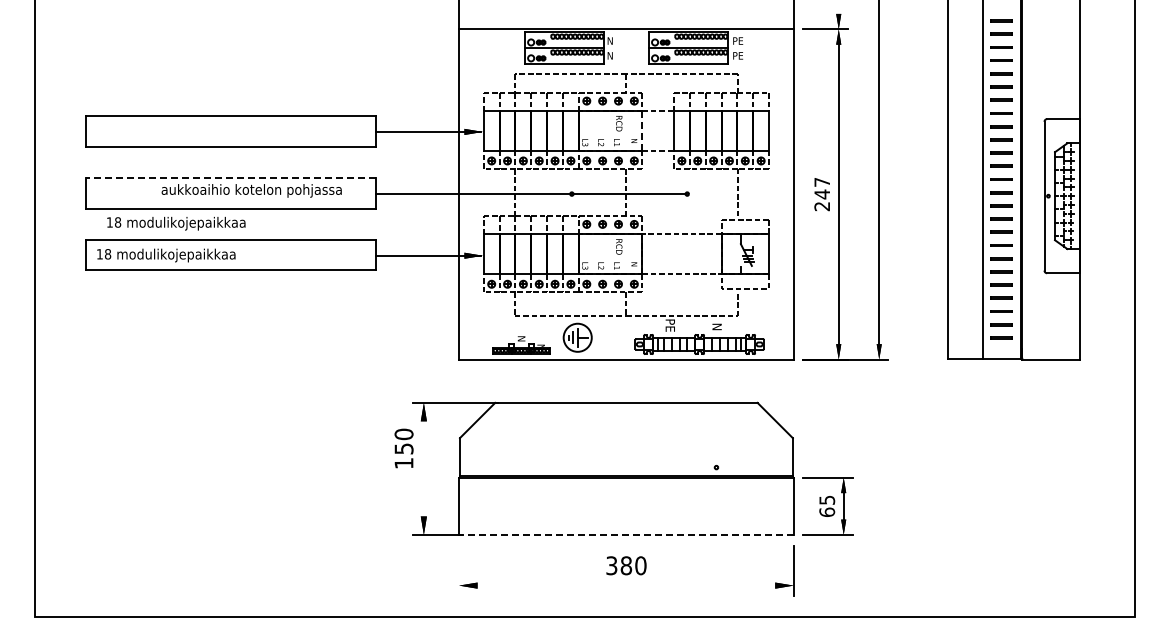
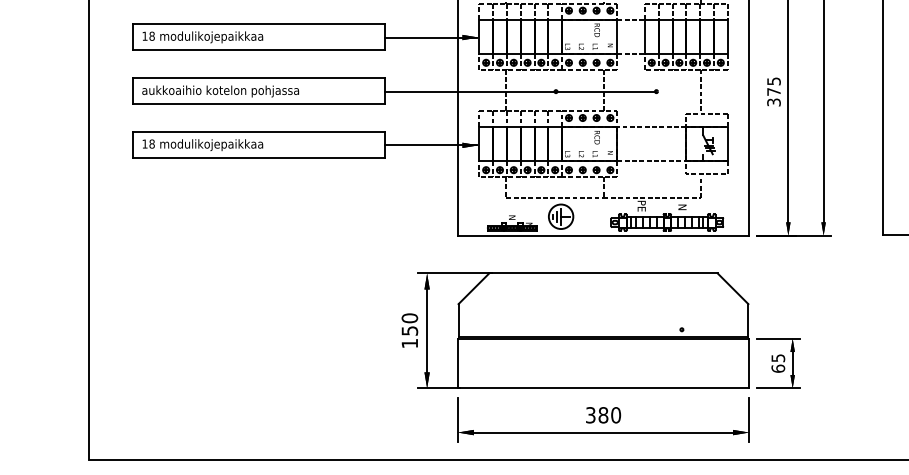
line: (642, 131) -> (617, 37), dashed -> solid
line: (230, 178) -> (258, 78), dashed -> solid
text: (251, 190) -> (220, 91), moved
text: (822, 194) -> (774, 92), 247 -> 375
text: (176, 223) -> (203, 37), moved
text: (403, 448) -> (409, 330), moved
line: (423, 468) -> (426, 330), added
line: (625, 534) -> (602, 388), dashed -> solid
line: (459, 570) -> (458, 419), added
line: (626, 585) -> (603, 432), added

